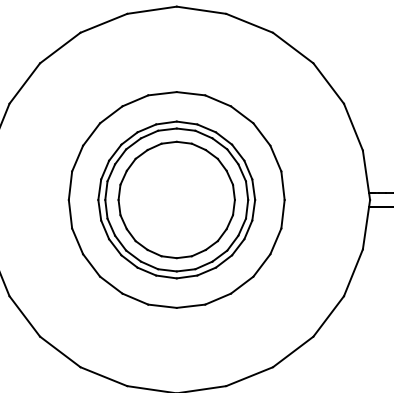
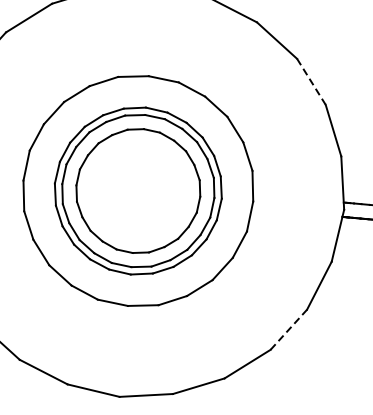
line: (329, 83) -> (312, 81), solid -> dashed
line: (329, 316) -> (289, 329), solid -> dashed

